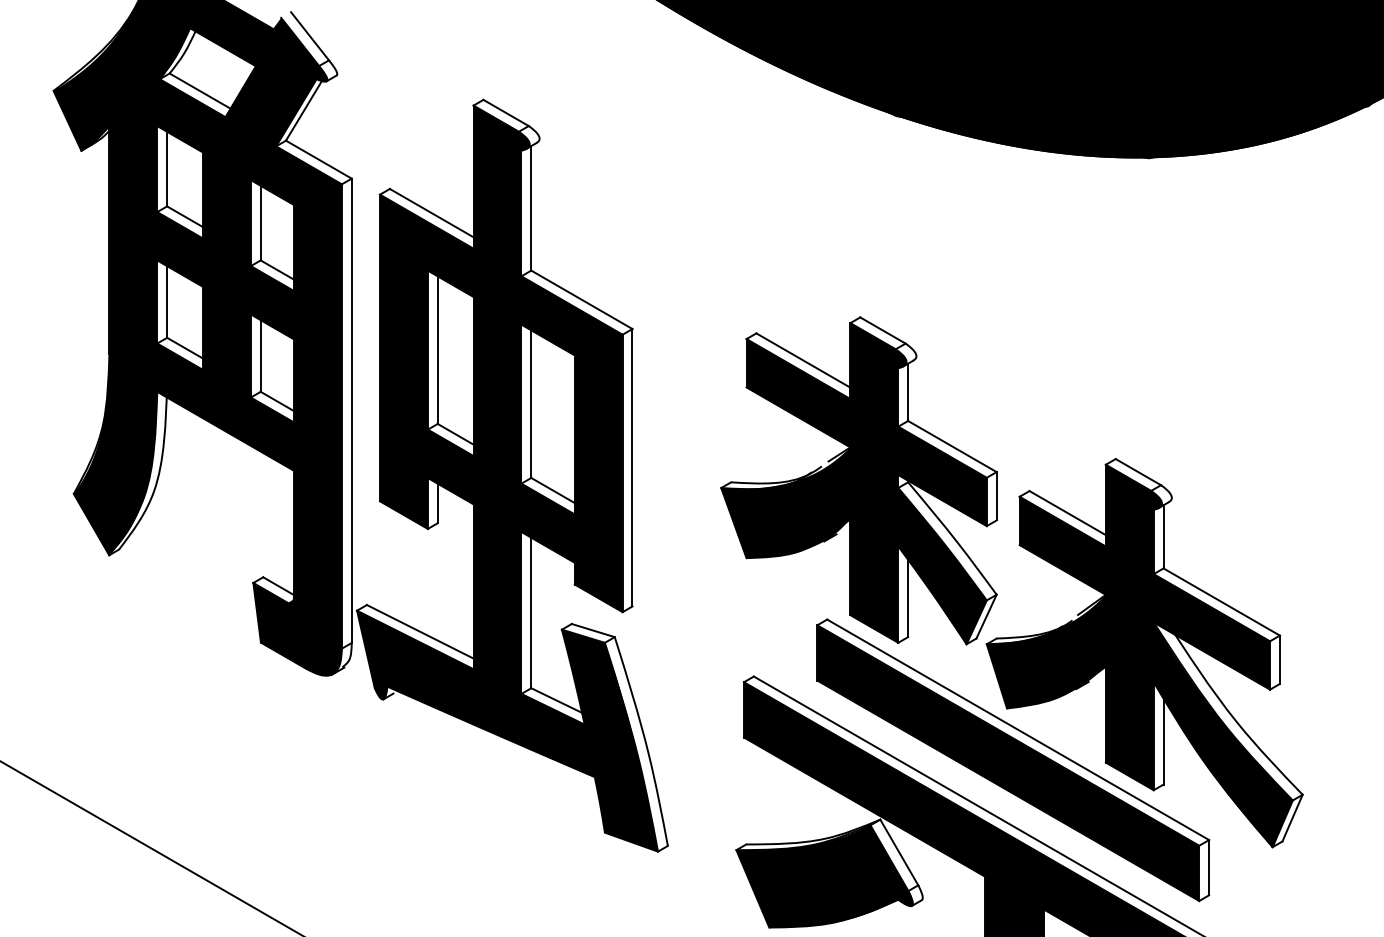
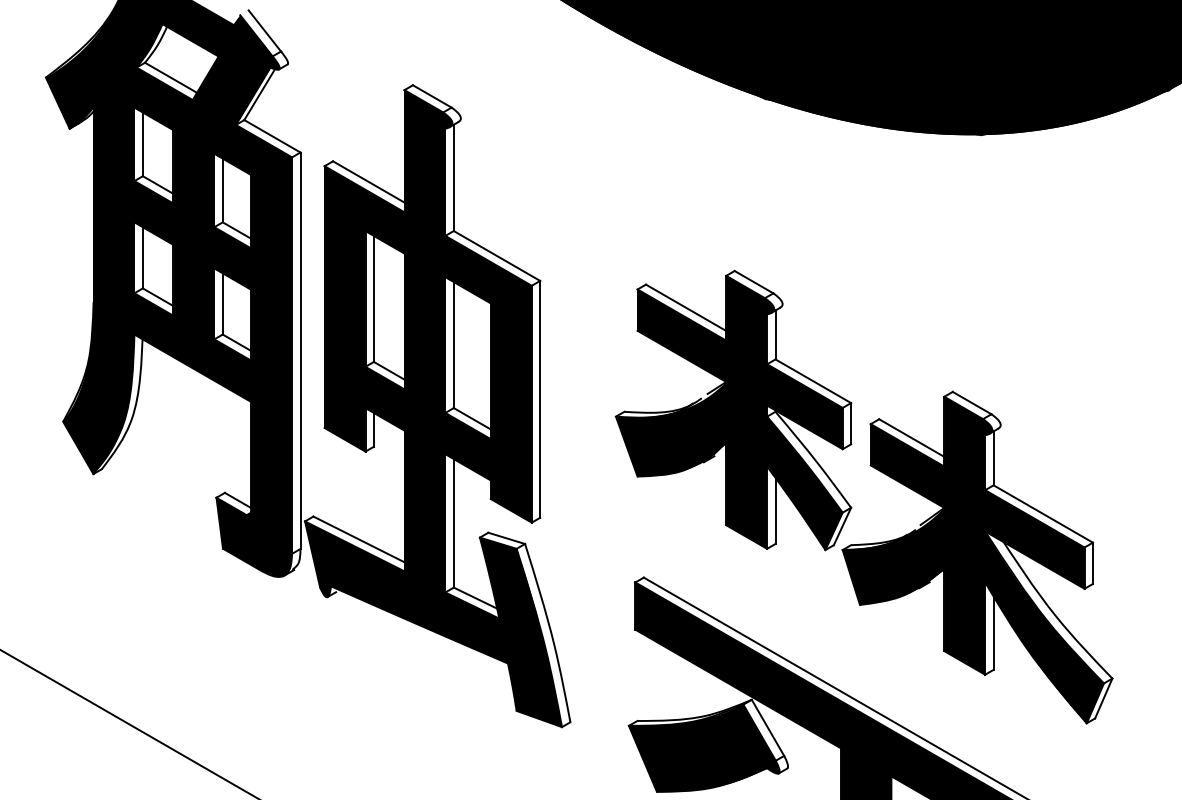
part: (1013, 760) -> (865, 649), removed

